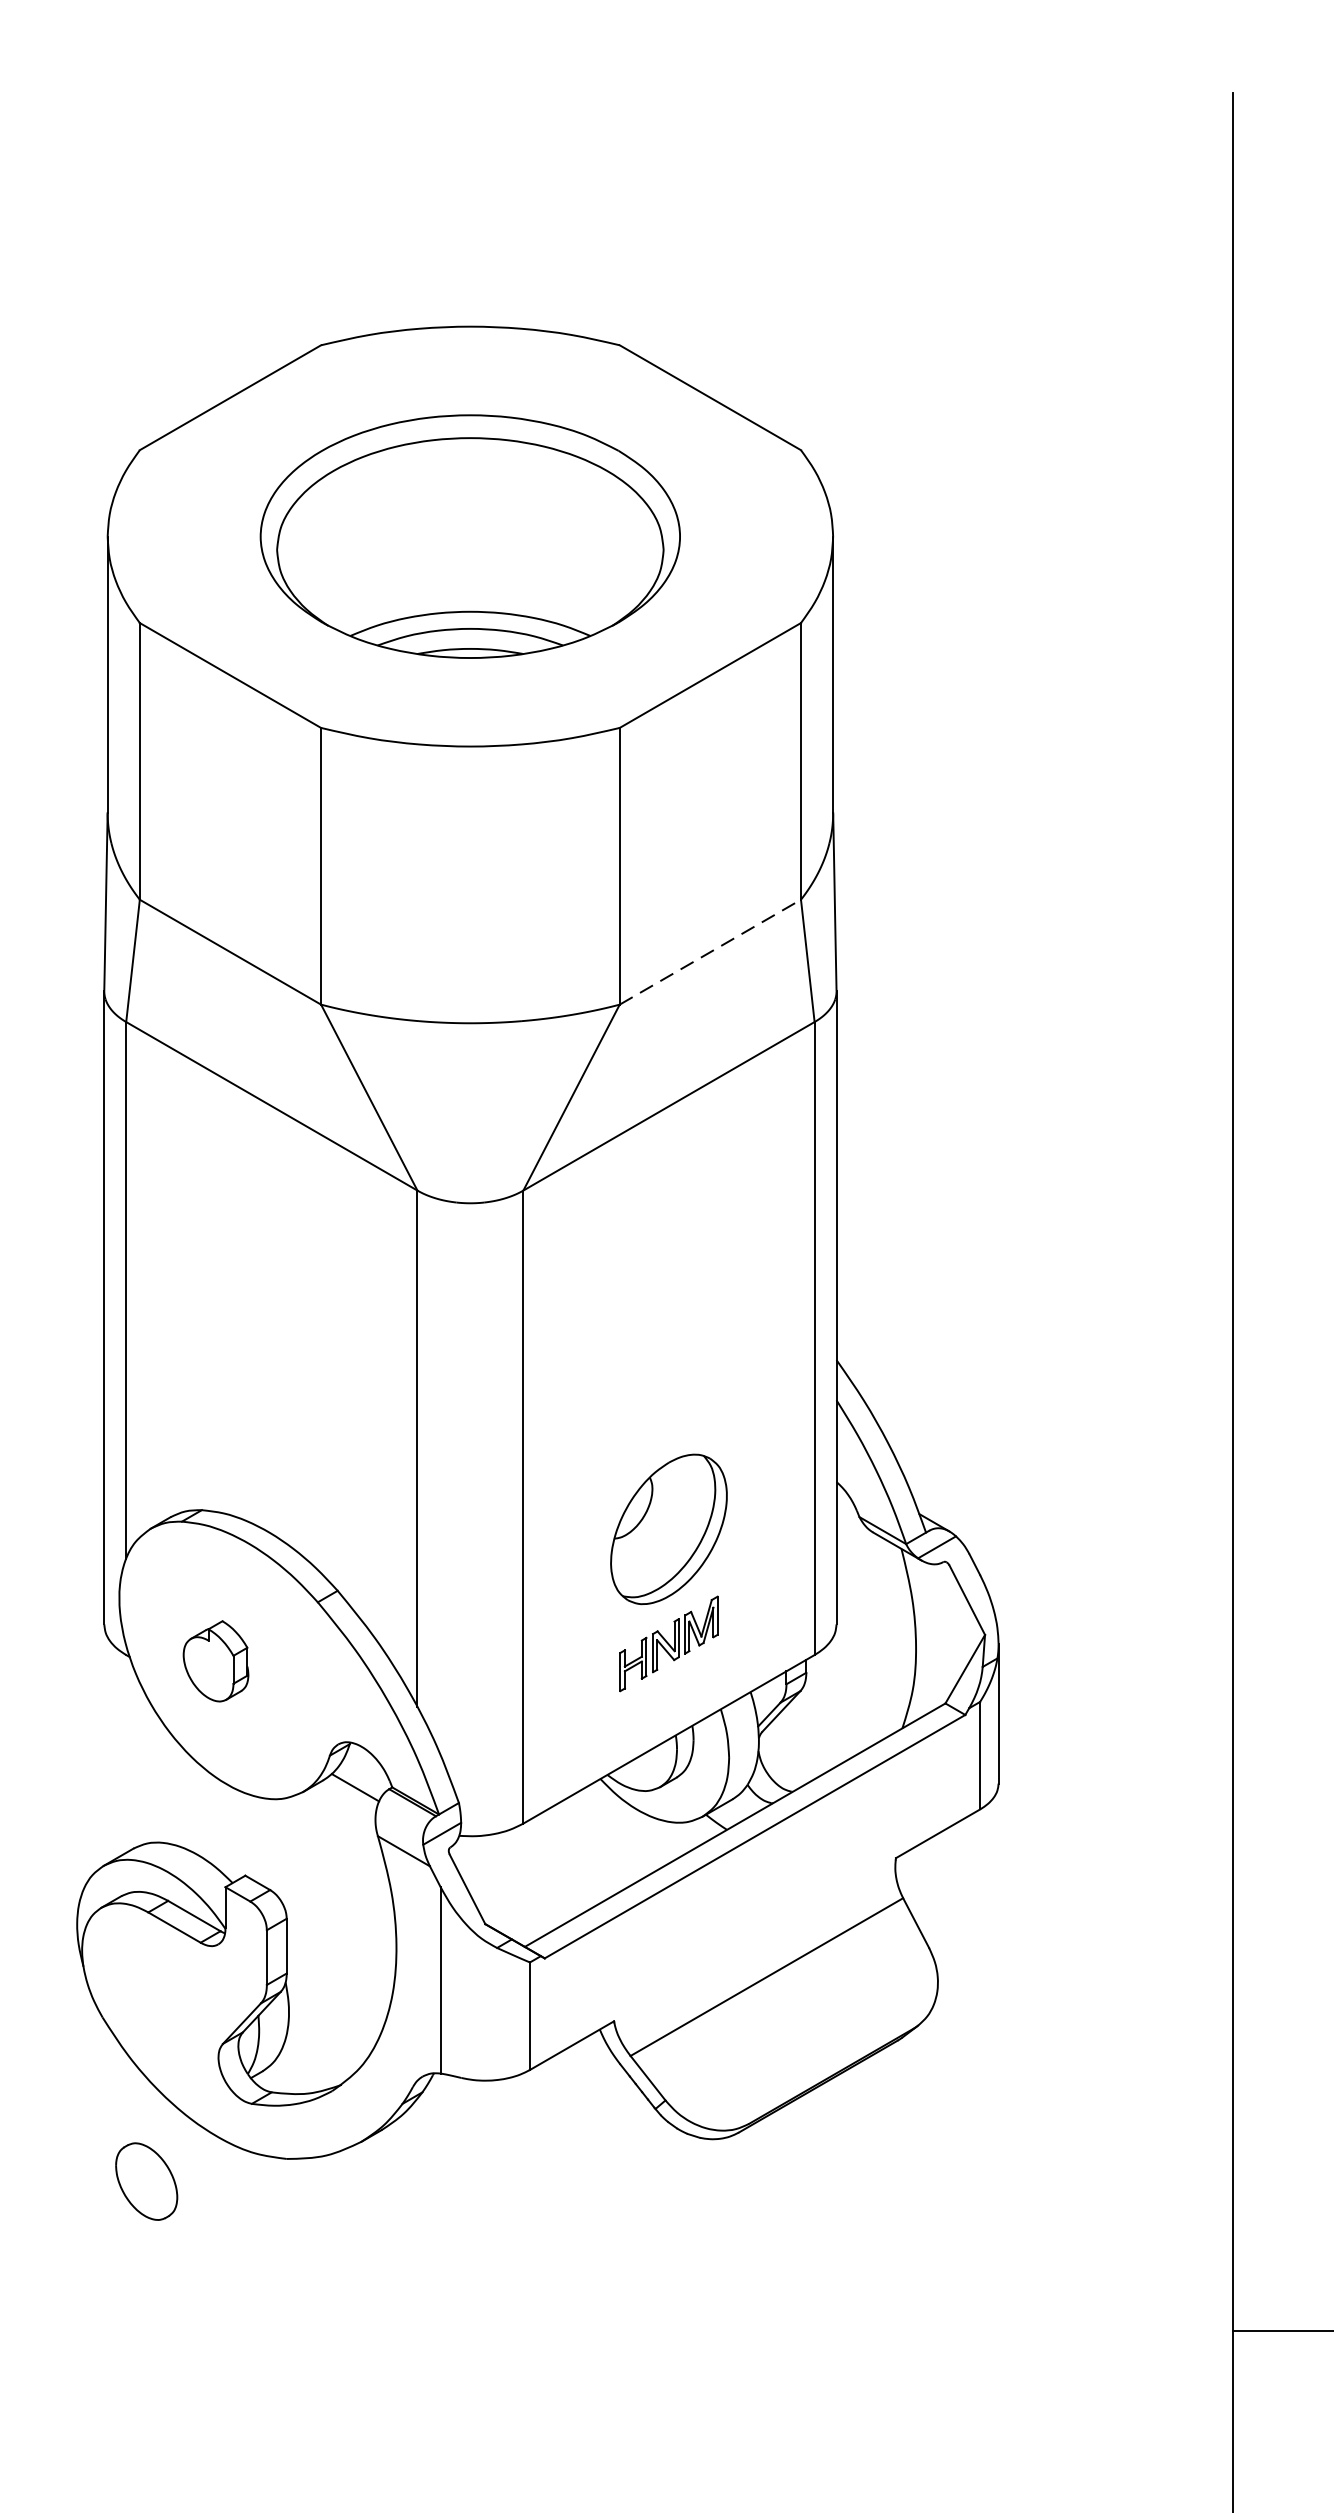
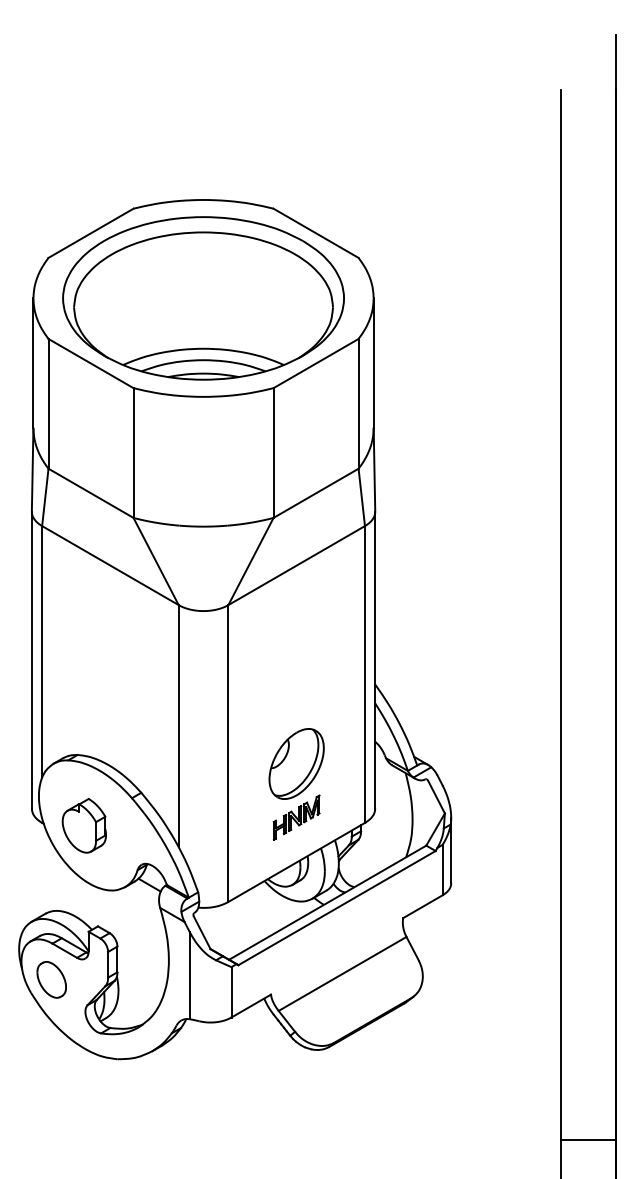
part: (470, 536) -> (203, 298), size x1.43
line: (711, 952) -> (316, 493), dashed -> solid
part: (214, 1660) -> (83, 825), size x1.43
part: (146, 2180) -> (51, 979), moved

